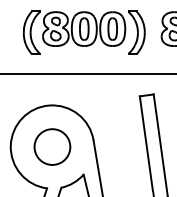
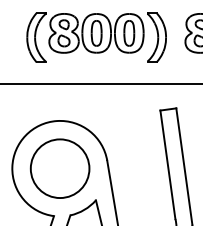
circle: (51, 146) -> (59, 168), size x1.43

